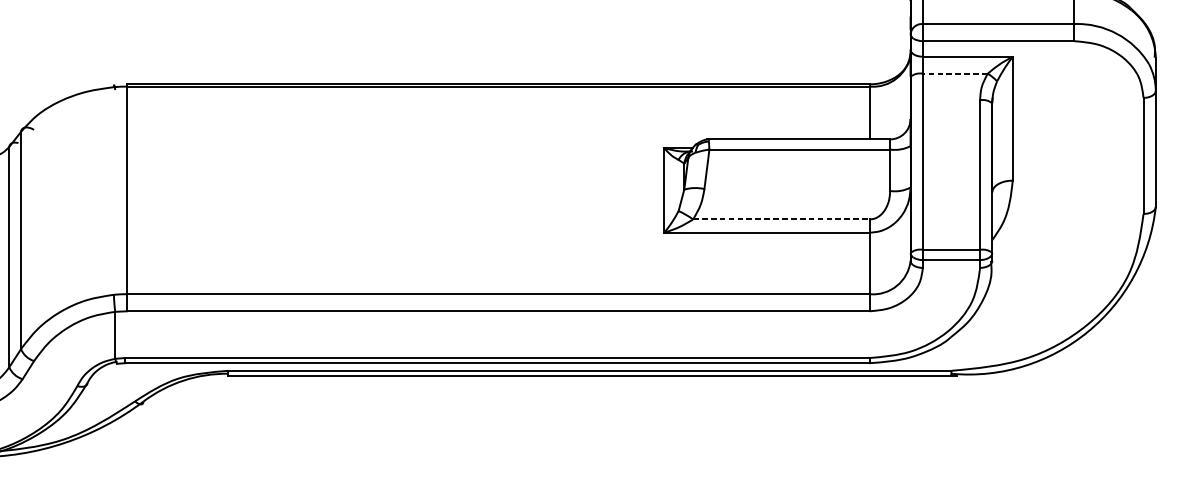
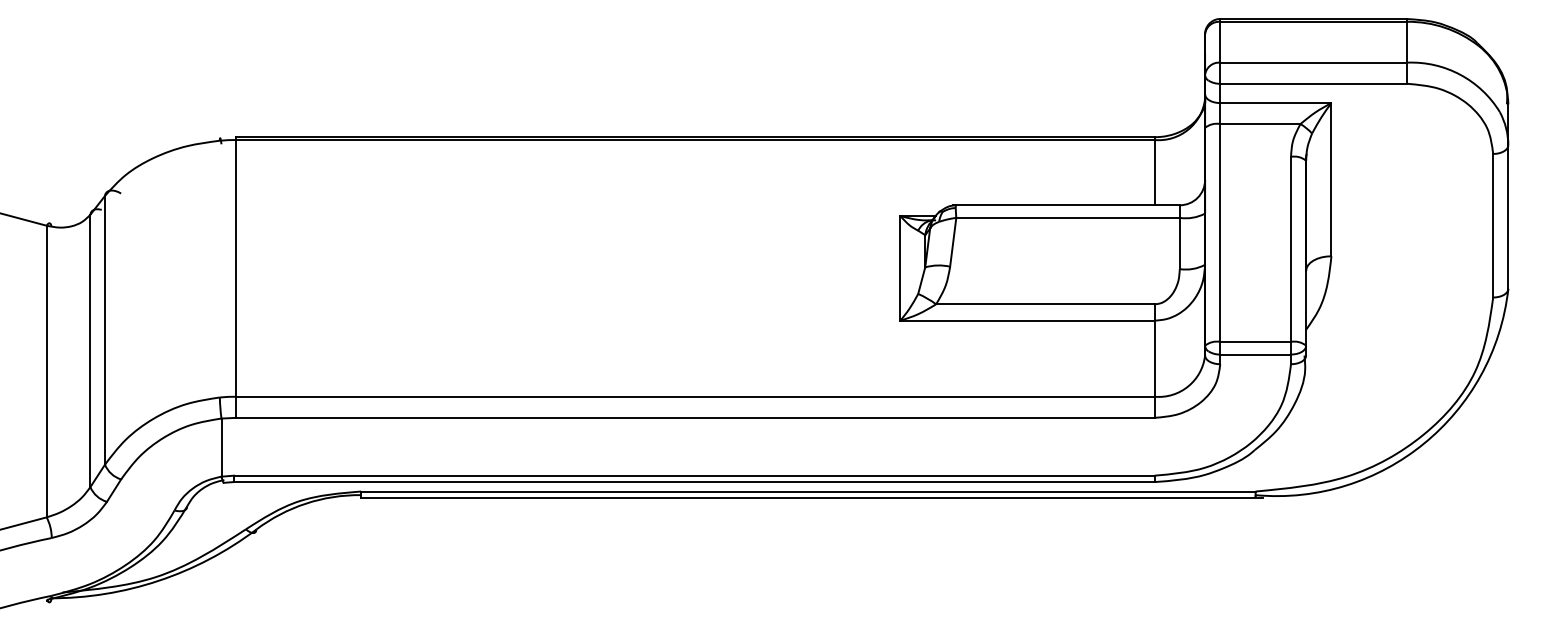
line: (954, 74) -> (1259, 124), dashed -> solid
line: (781, 219) -> (1045, 304), dashed -> solid

